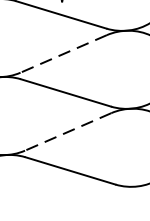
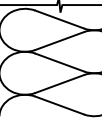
line: (63, 54) -> (59, 41), dashed -> solid
line: (67, 132) -> (59, 84), dashed -> solid

